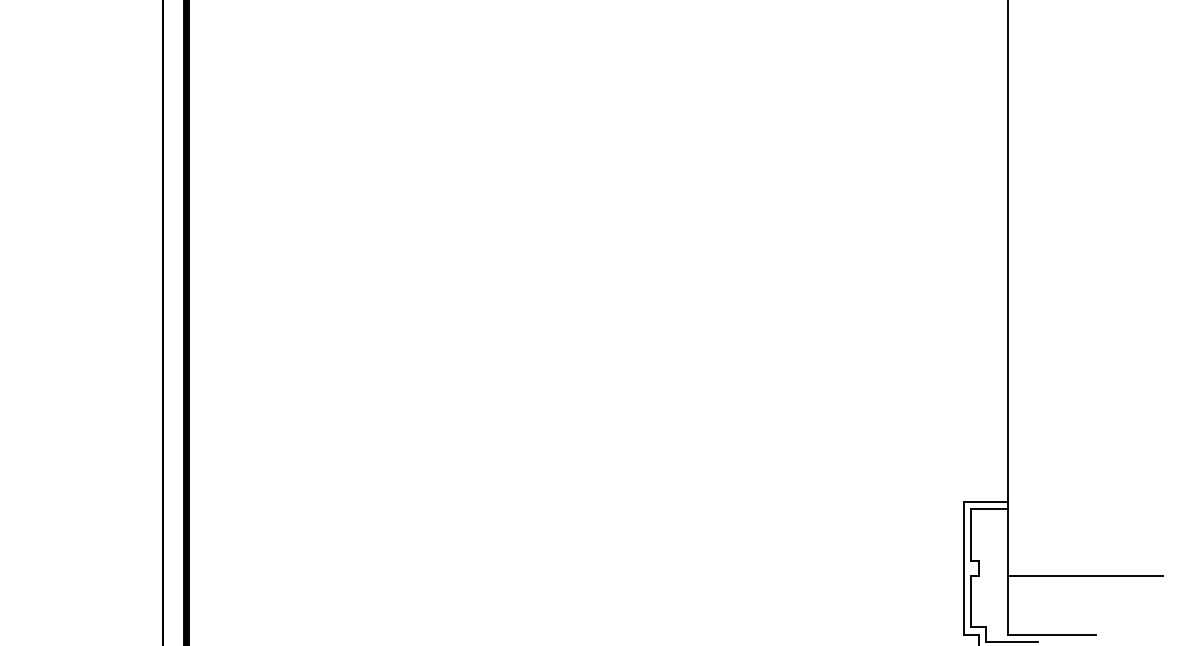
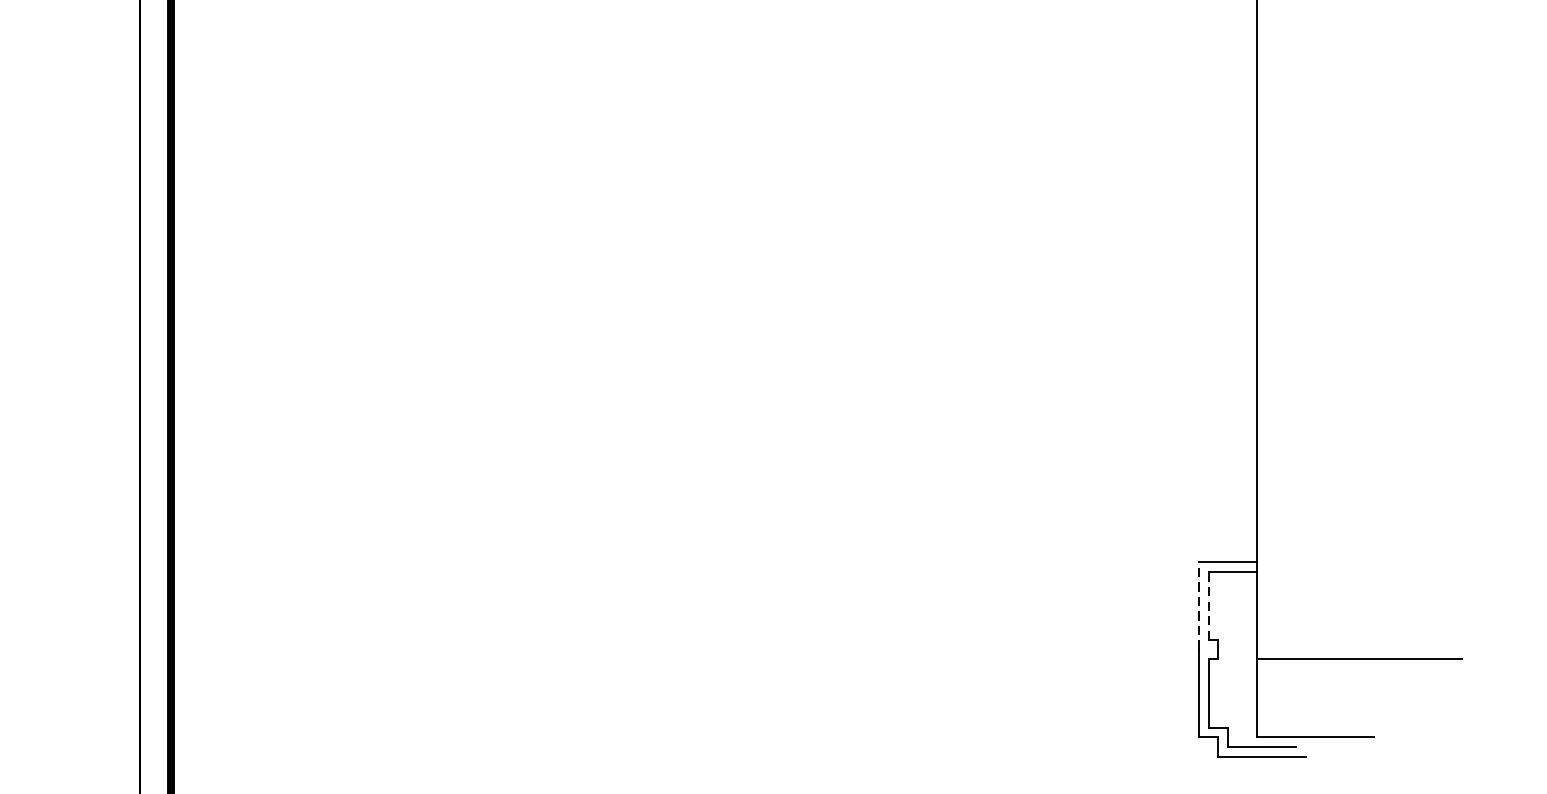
line: (963, 534) -> (1198, 605), solid -> dashed
line: (971, 535) -> (1209, 606), solid -> dashed

